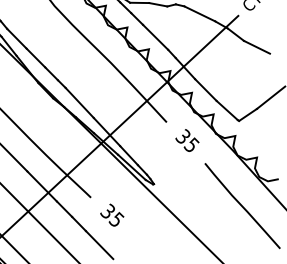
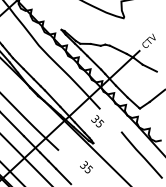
text: (187, 141) -> (97, 121), moved
text: (112, 215) -> (86, 167), moved

